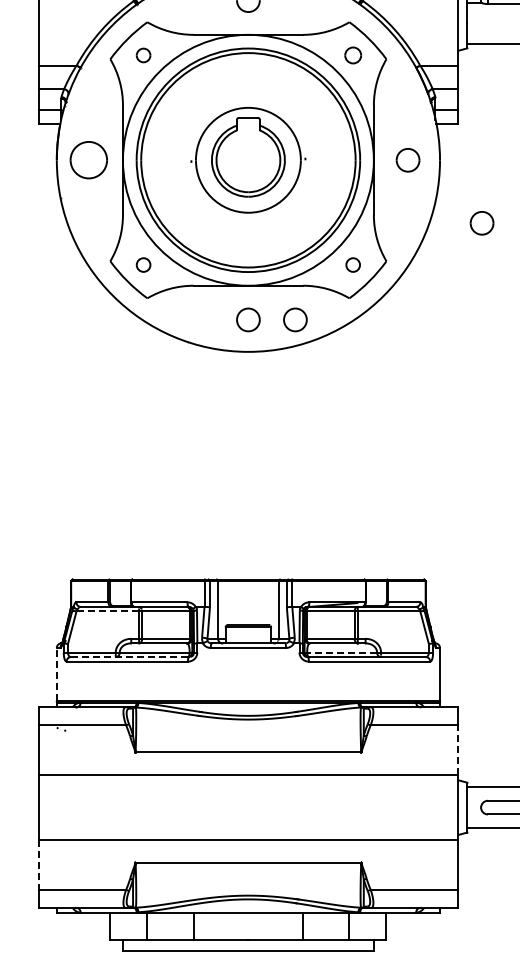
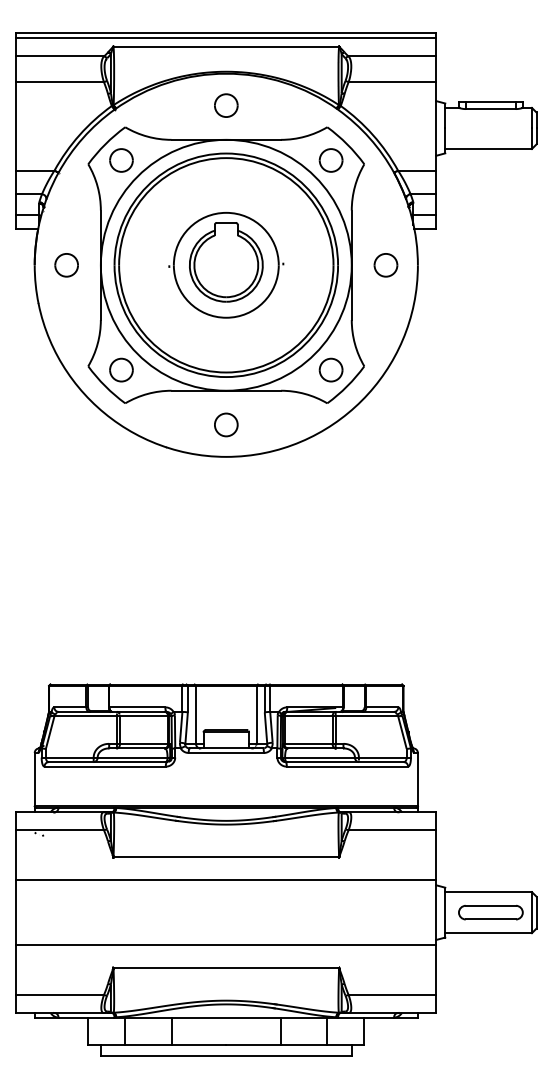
part: (143, 55) -> (121, 160), size x1.67
part: (352, 55) -> (330, 160), size x1.43
part: (88, 160) -> (66, 265), size x0.62
part: (481, 223) -> (459, 328), removed
part: (143, 264) -> (121, 369), size x1.67
part: (352, 264) -> (330, 369), size x1.67
part: (295, 319) -> (273, 424), removed
line: (107, 611) -> (85, 716), dashed -> solid
line: (342, 652) -> (320, 757), dashed -> solid
line: (130, 657) -> (108, 762), dashed -> solid
line: (56, 674) -> (34, 779), dashed -> solid
line: (458, 750) -> (436, 855), dashed -> solid
line: (38, 865) -> (16, 970), dashed -> solid

